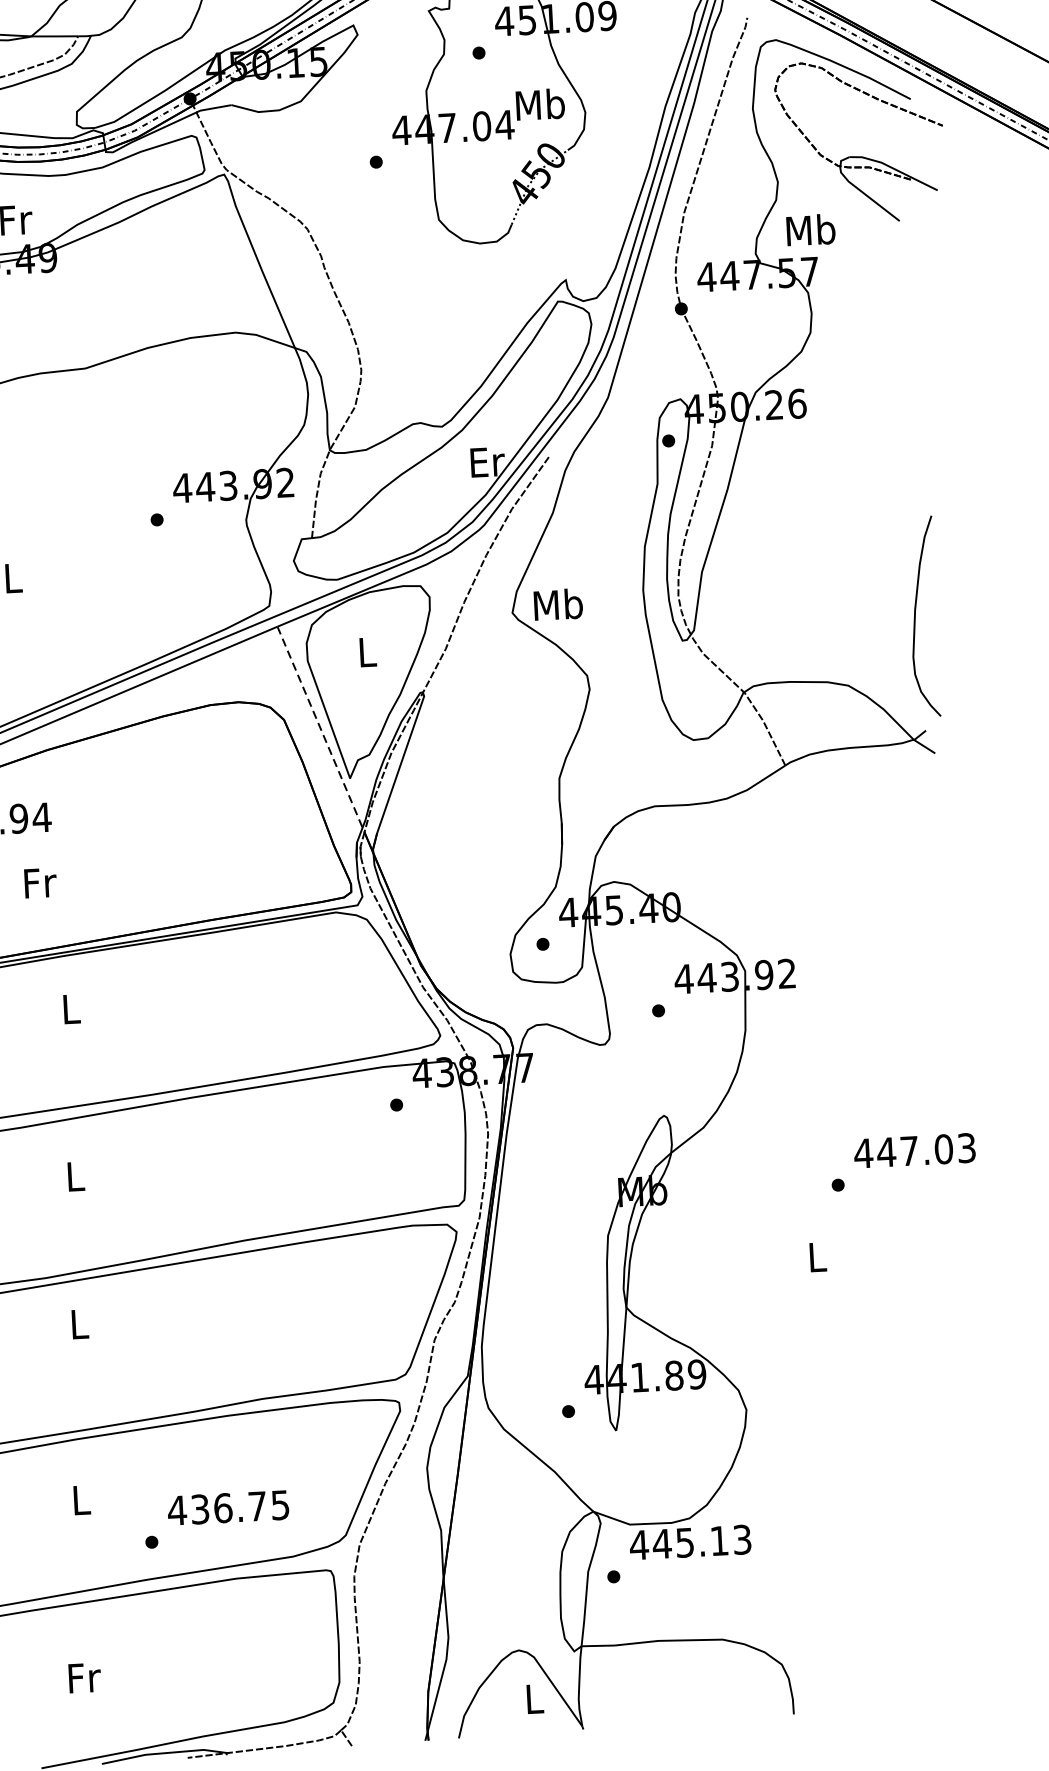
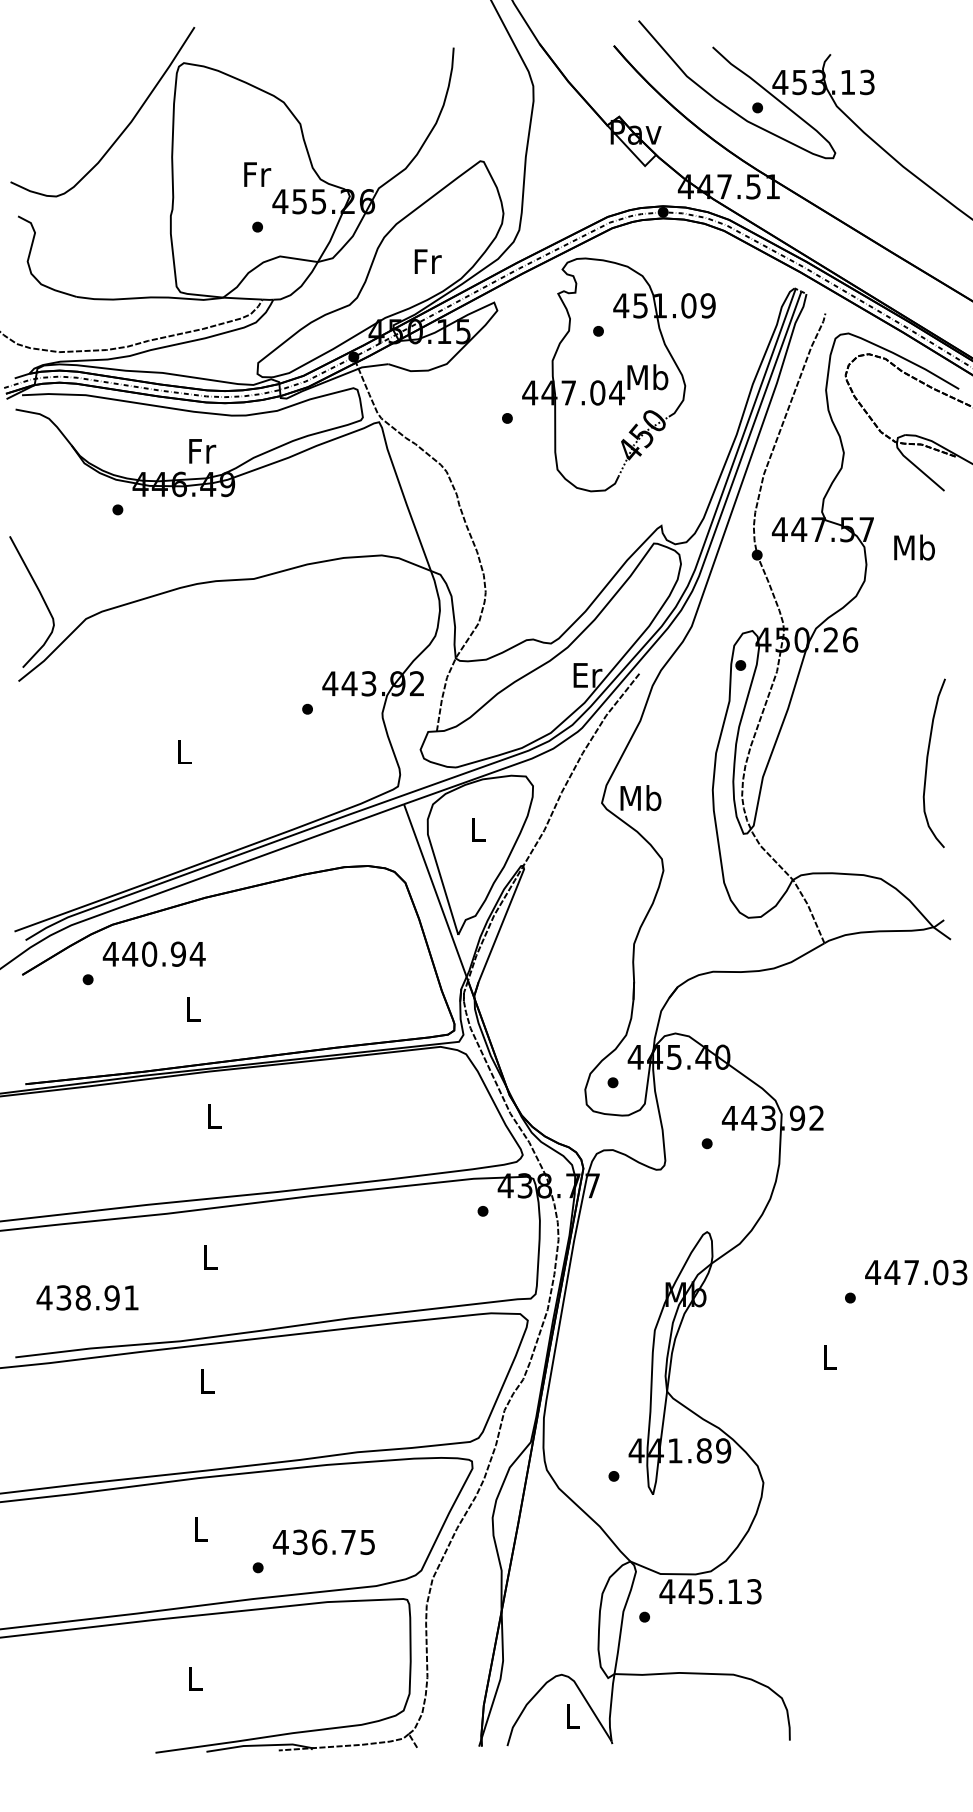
text: (810, 229) -> (914, 547), moved
curve: (915, 617) -> (927, 763), moved
line: (321, 729) -> (436, 892), dashed -> solid
text: (40, 883) -> (193, 1009), Fr -> L
text: (84, 1677) -> (195, 1678), Fr -> L

